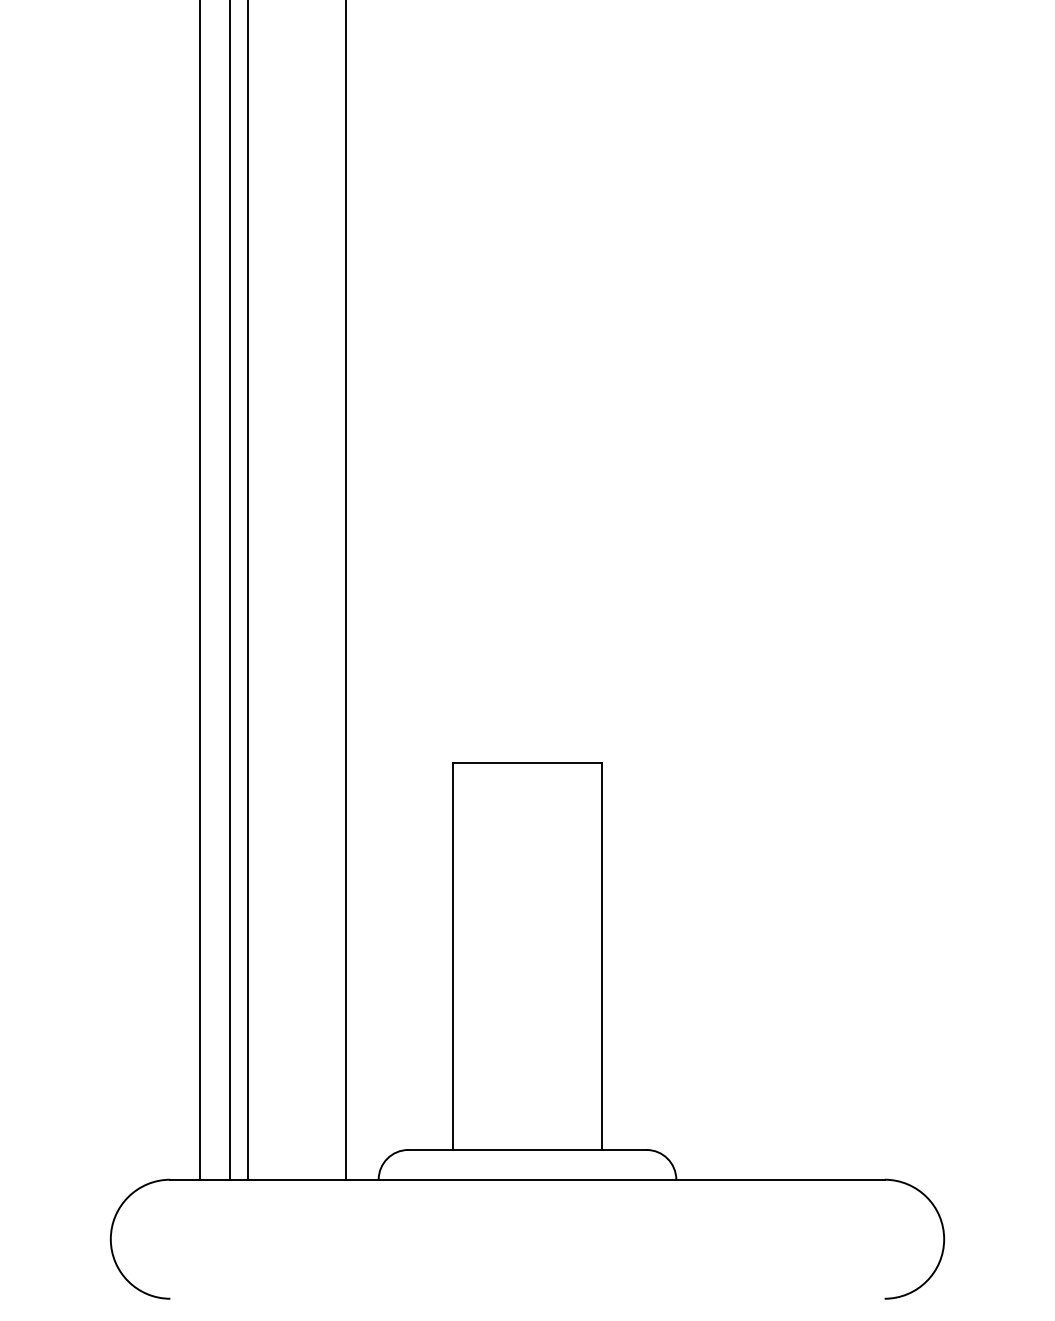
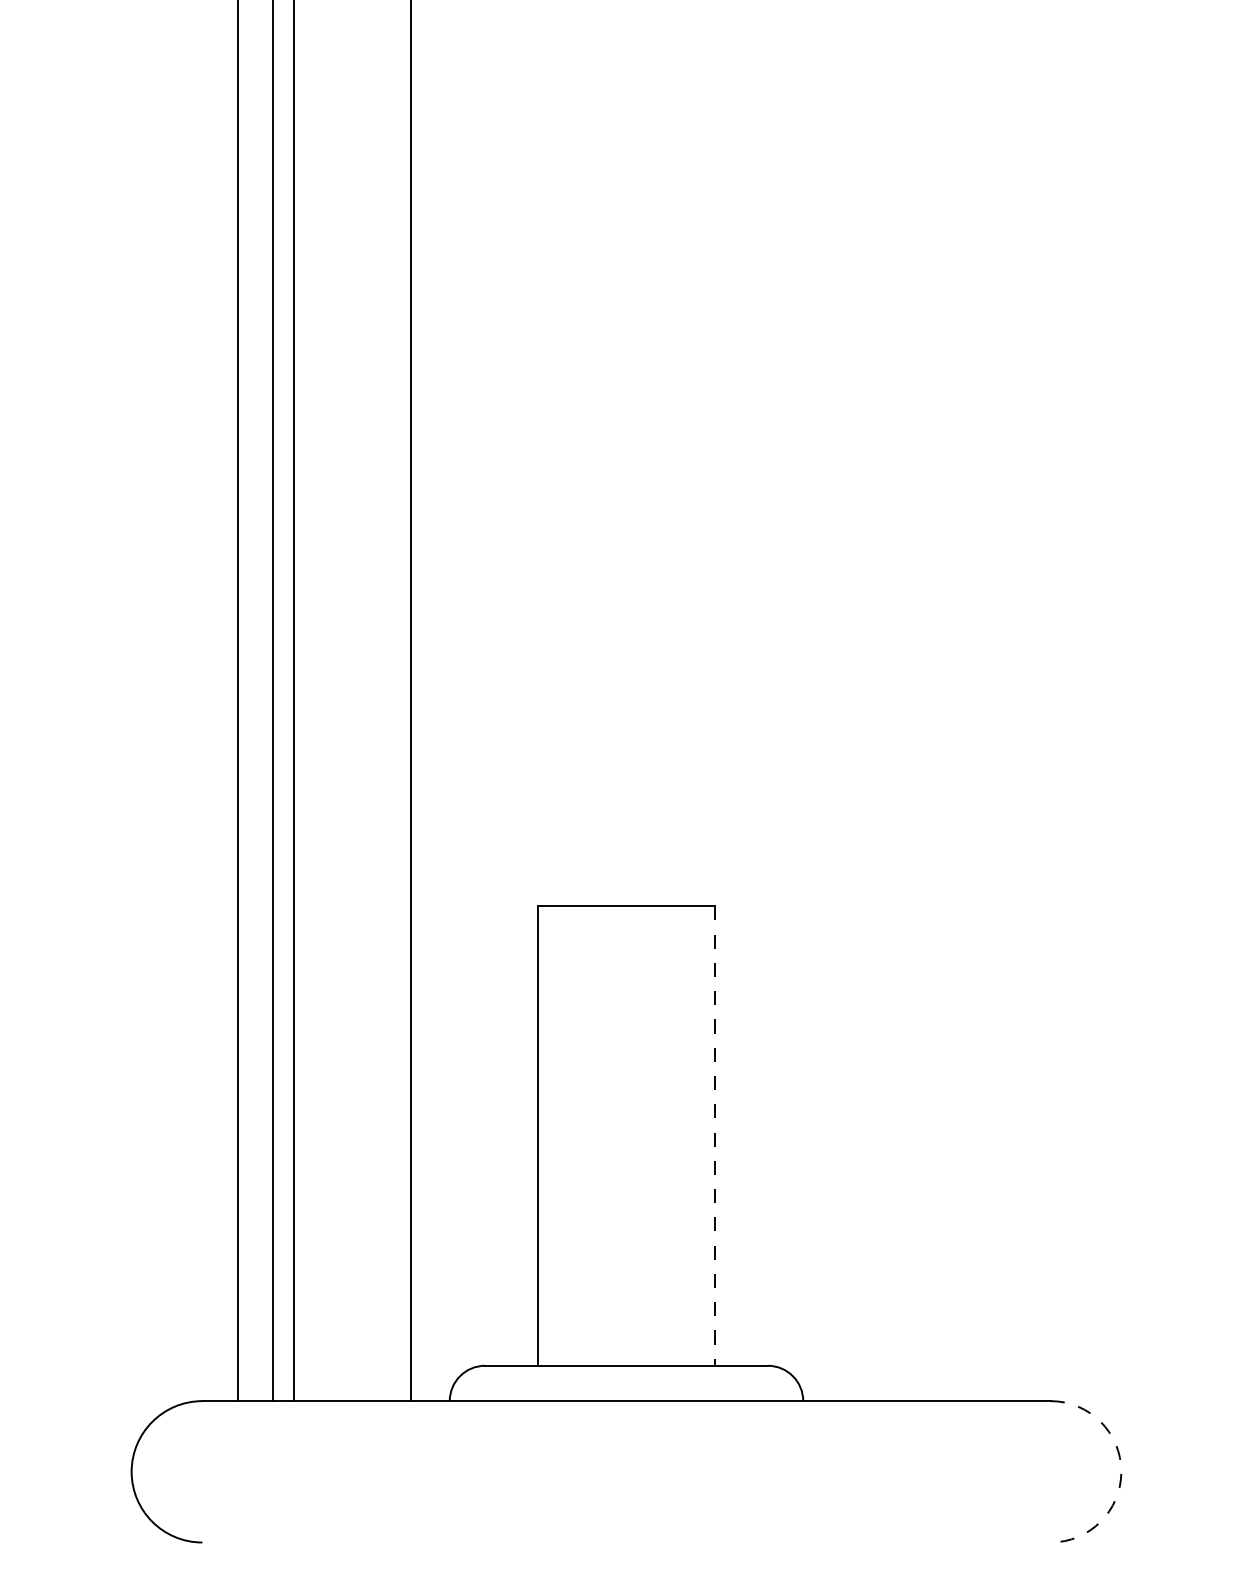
line: (601, 957) -> (714, 1137), solid -> dashed
arc: (944, 1239) -> (1121, 1472), solid -> dashed

